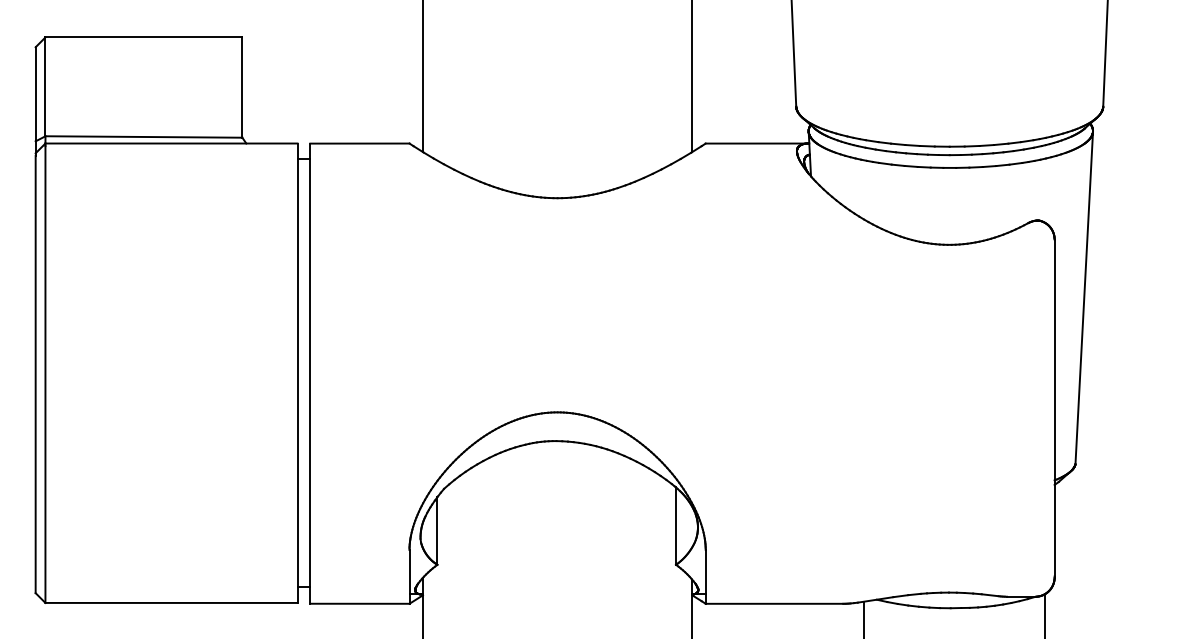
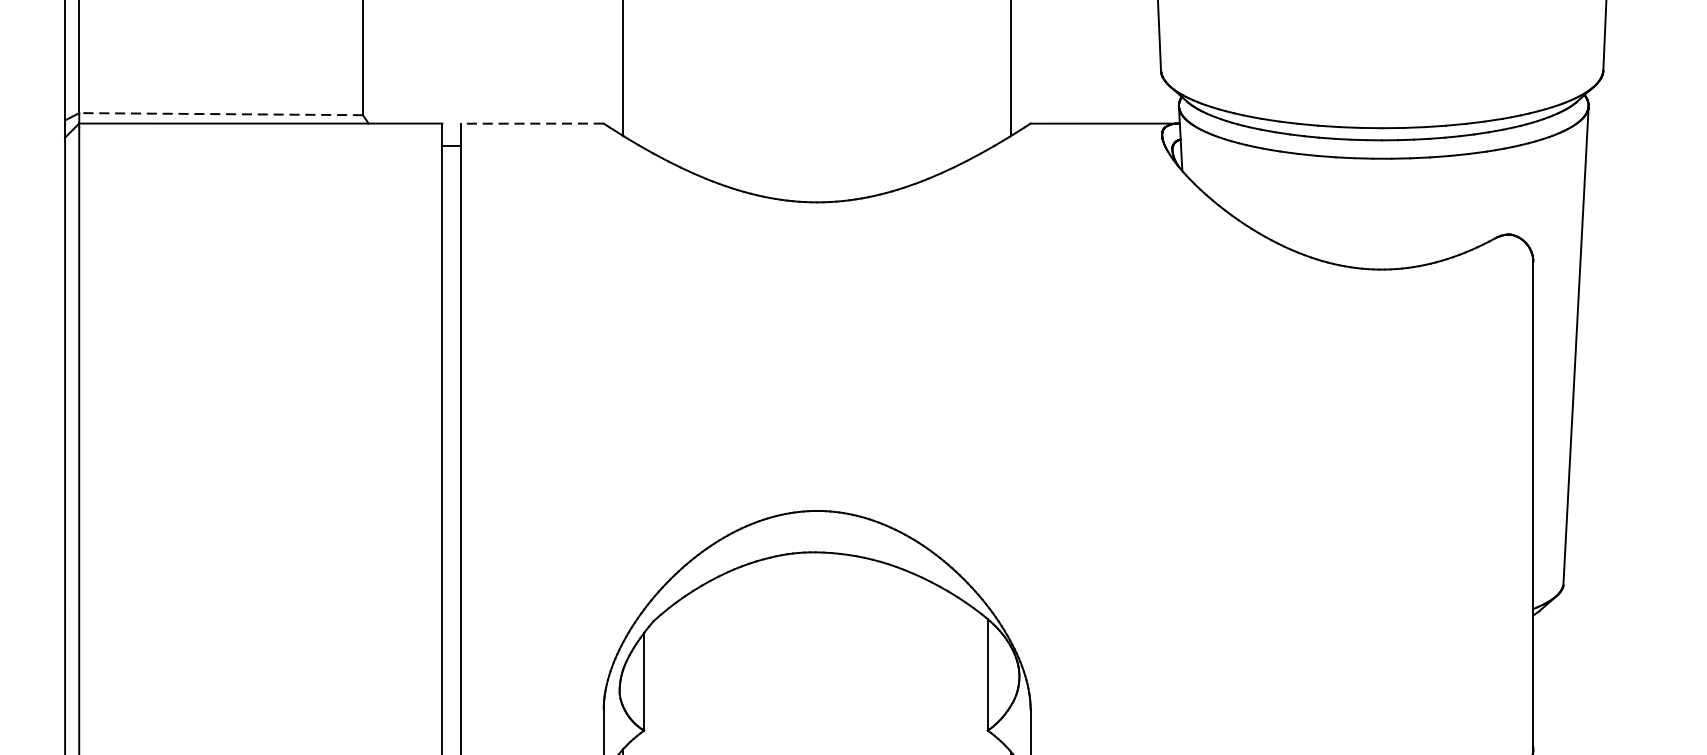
line: (143, 136) -> (220, 113), solid -> dashed
line: (359, 143) -> (531, 123), solid -> dashed

